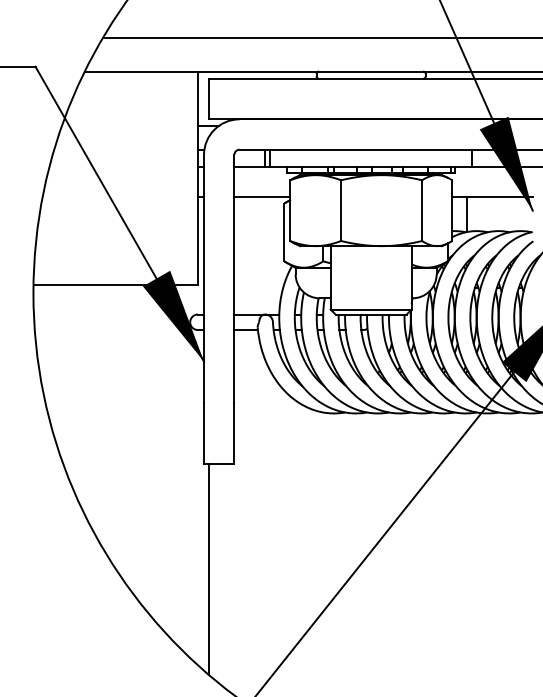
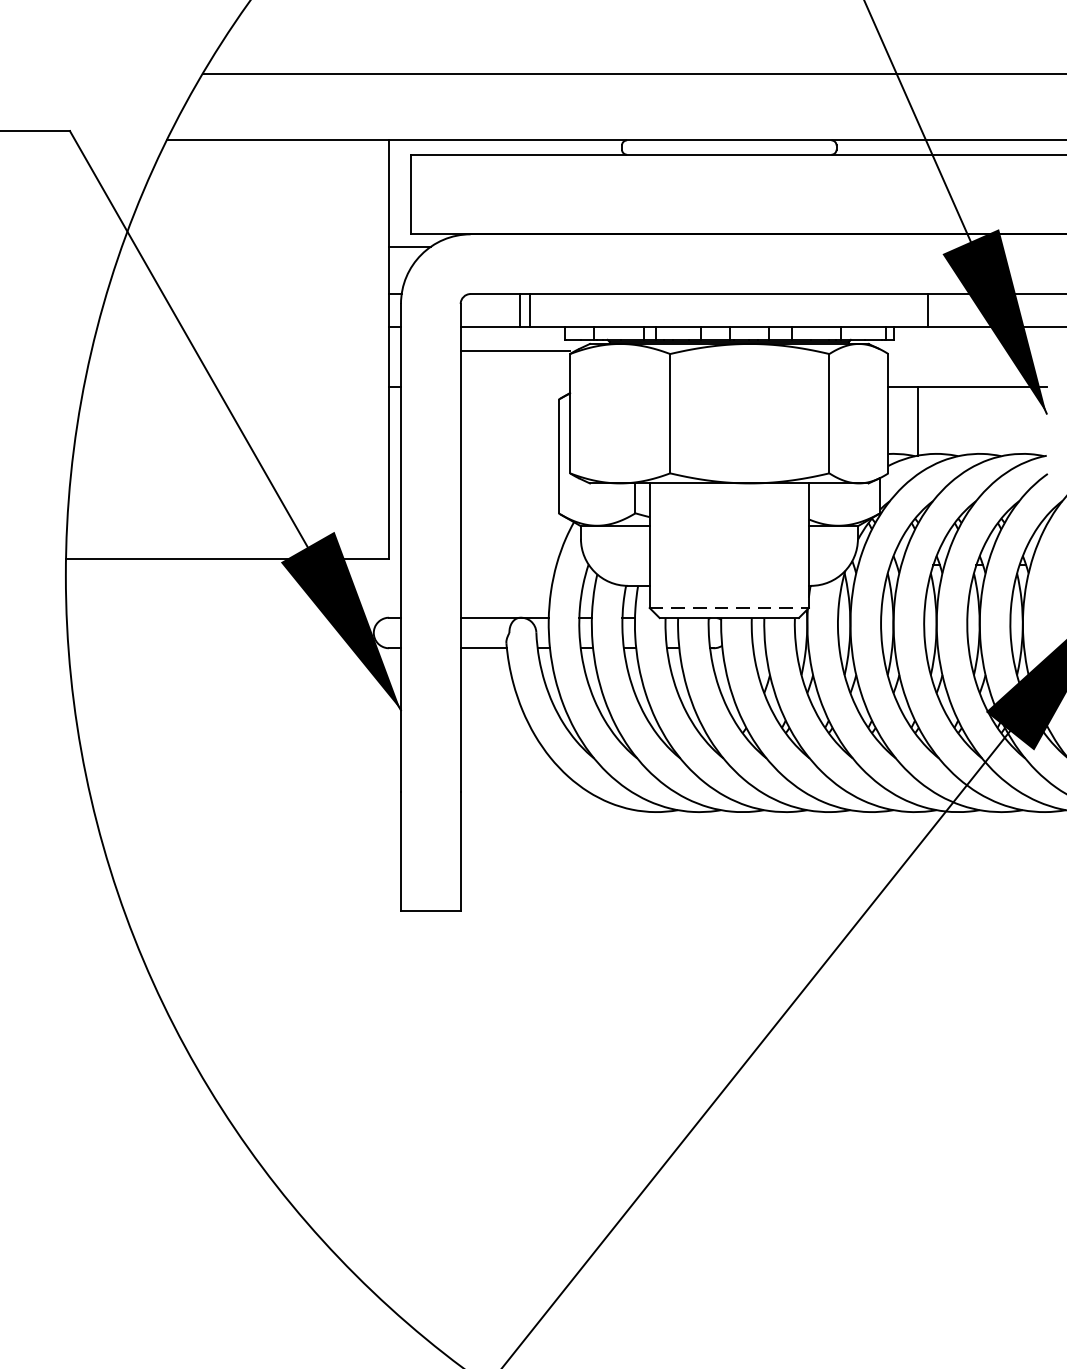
line: (262, 196) -> (515, 350), moved
line: (371, 309) -> (729, 607), solid -> dashed
line: (209, 569) -> (411, 1118), removed

